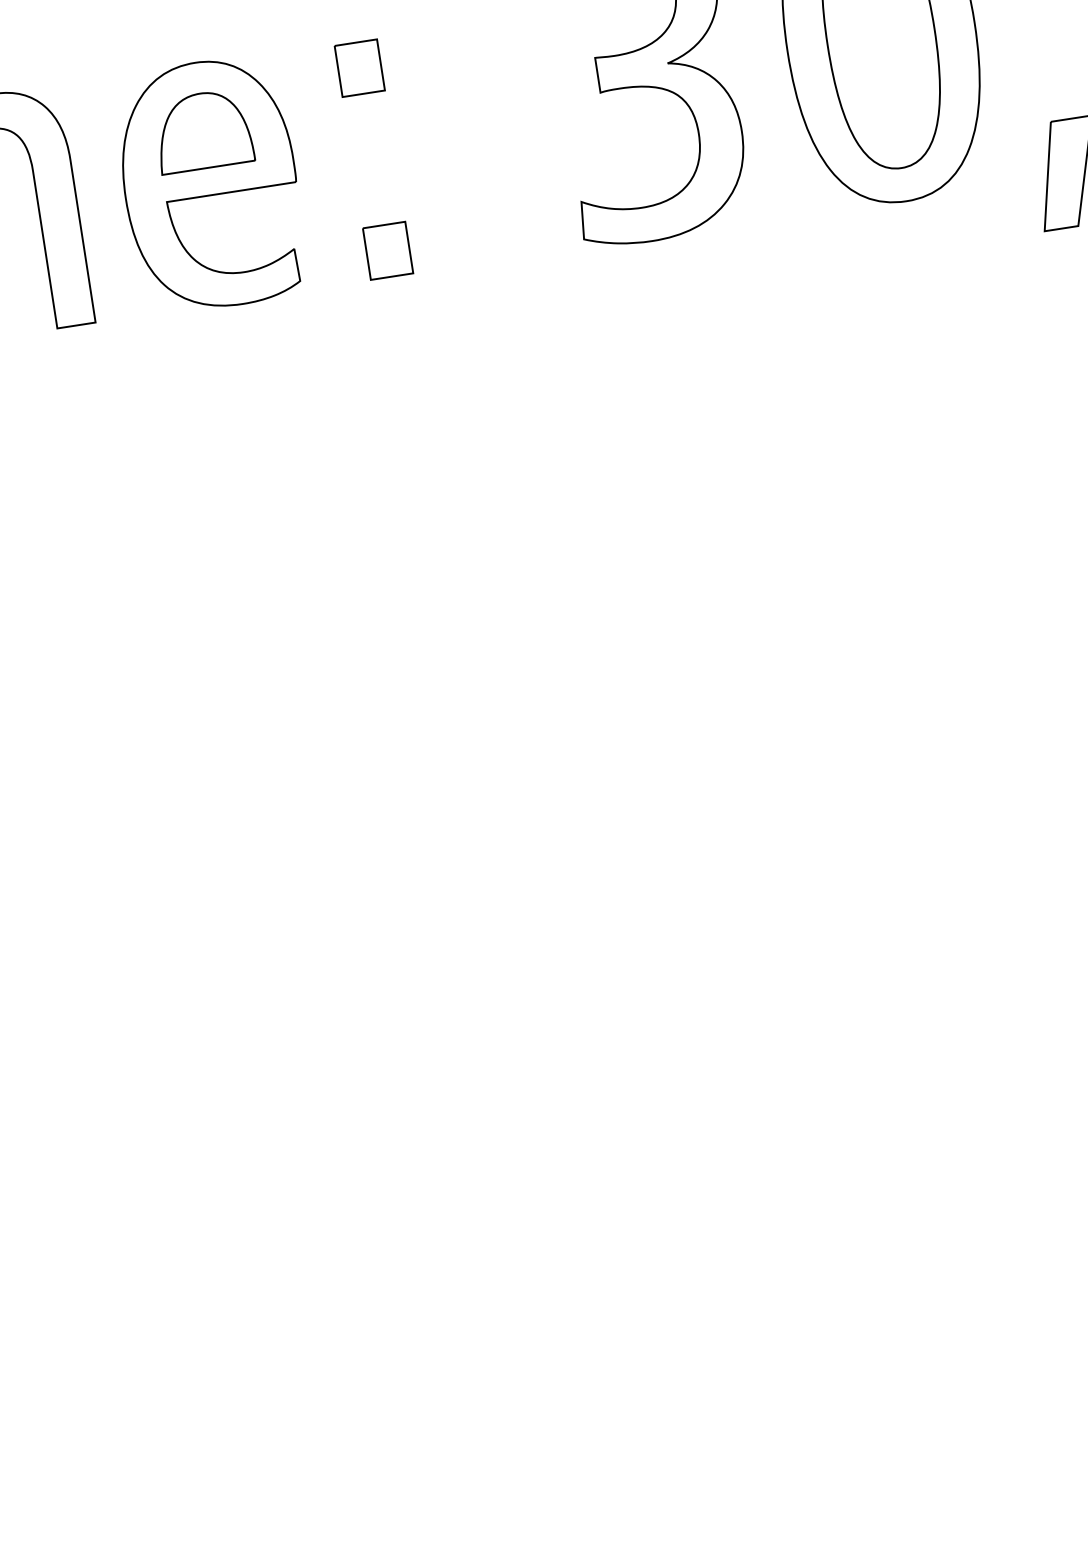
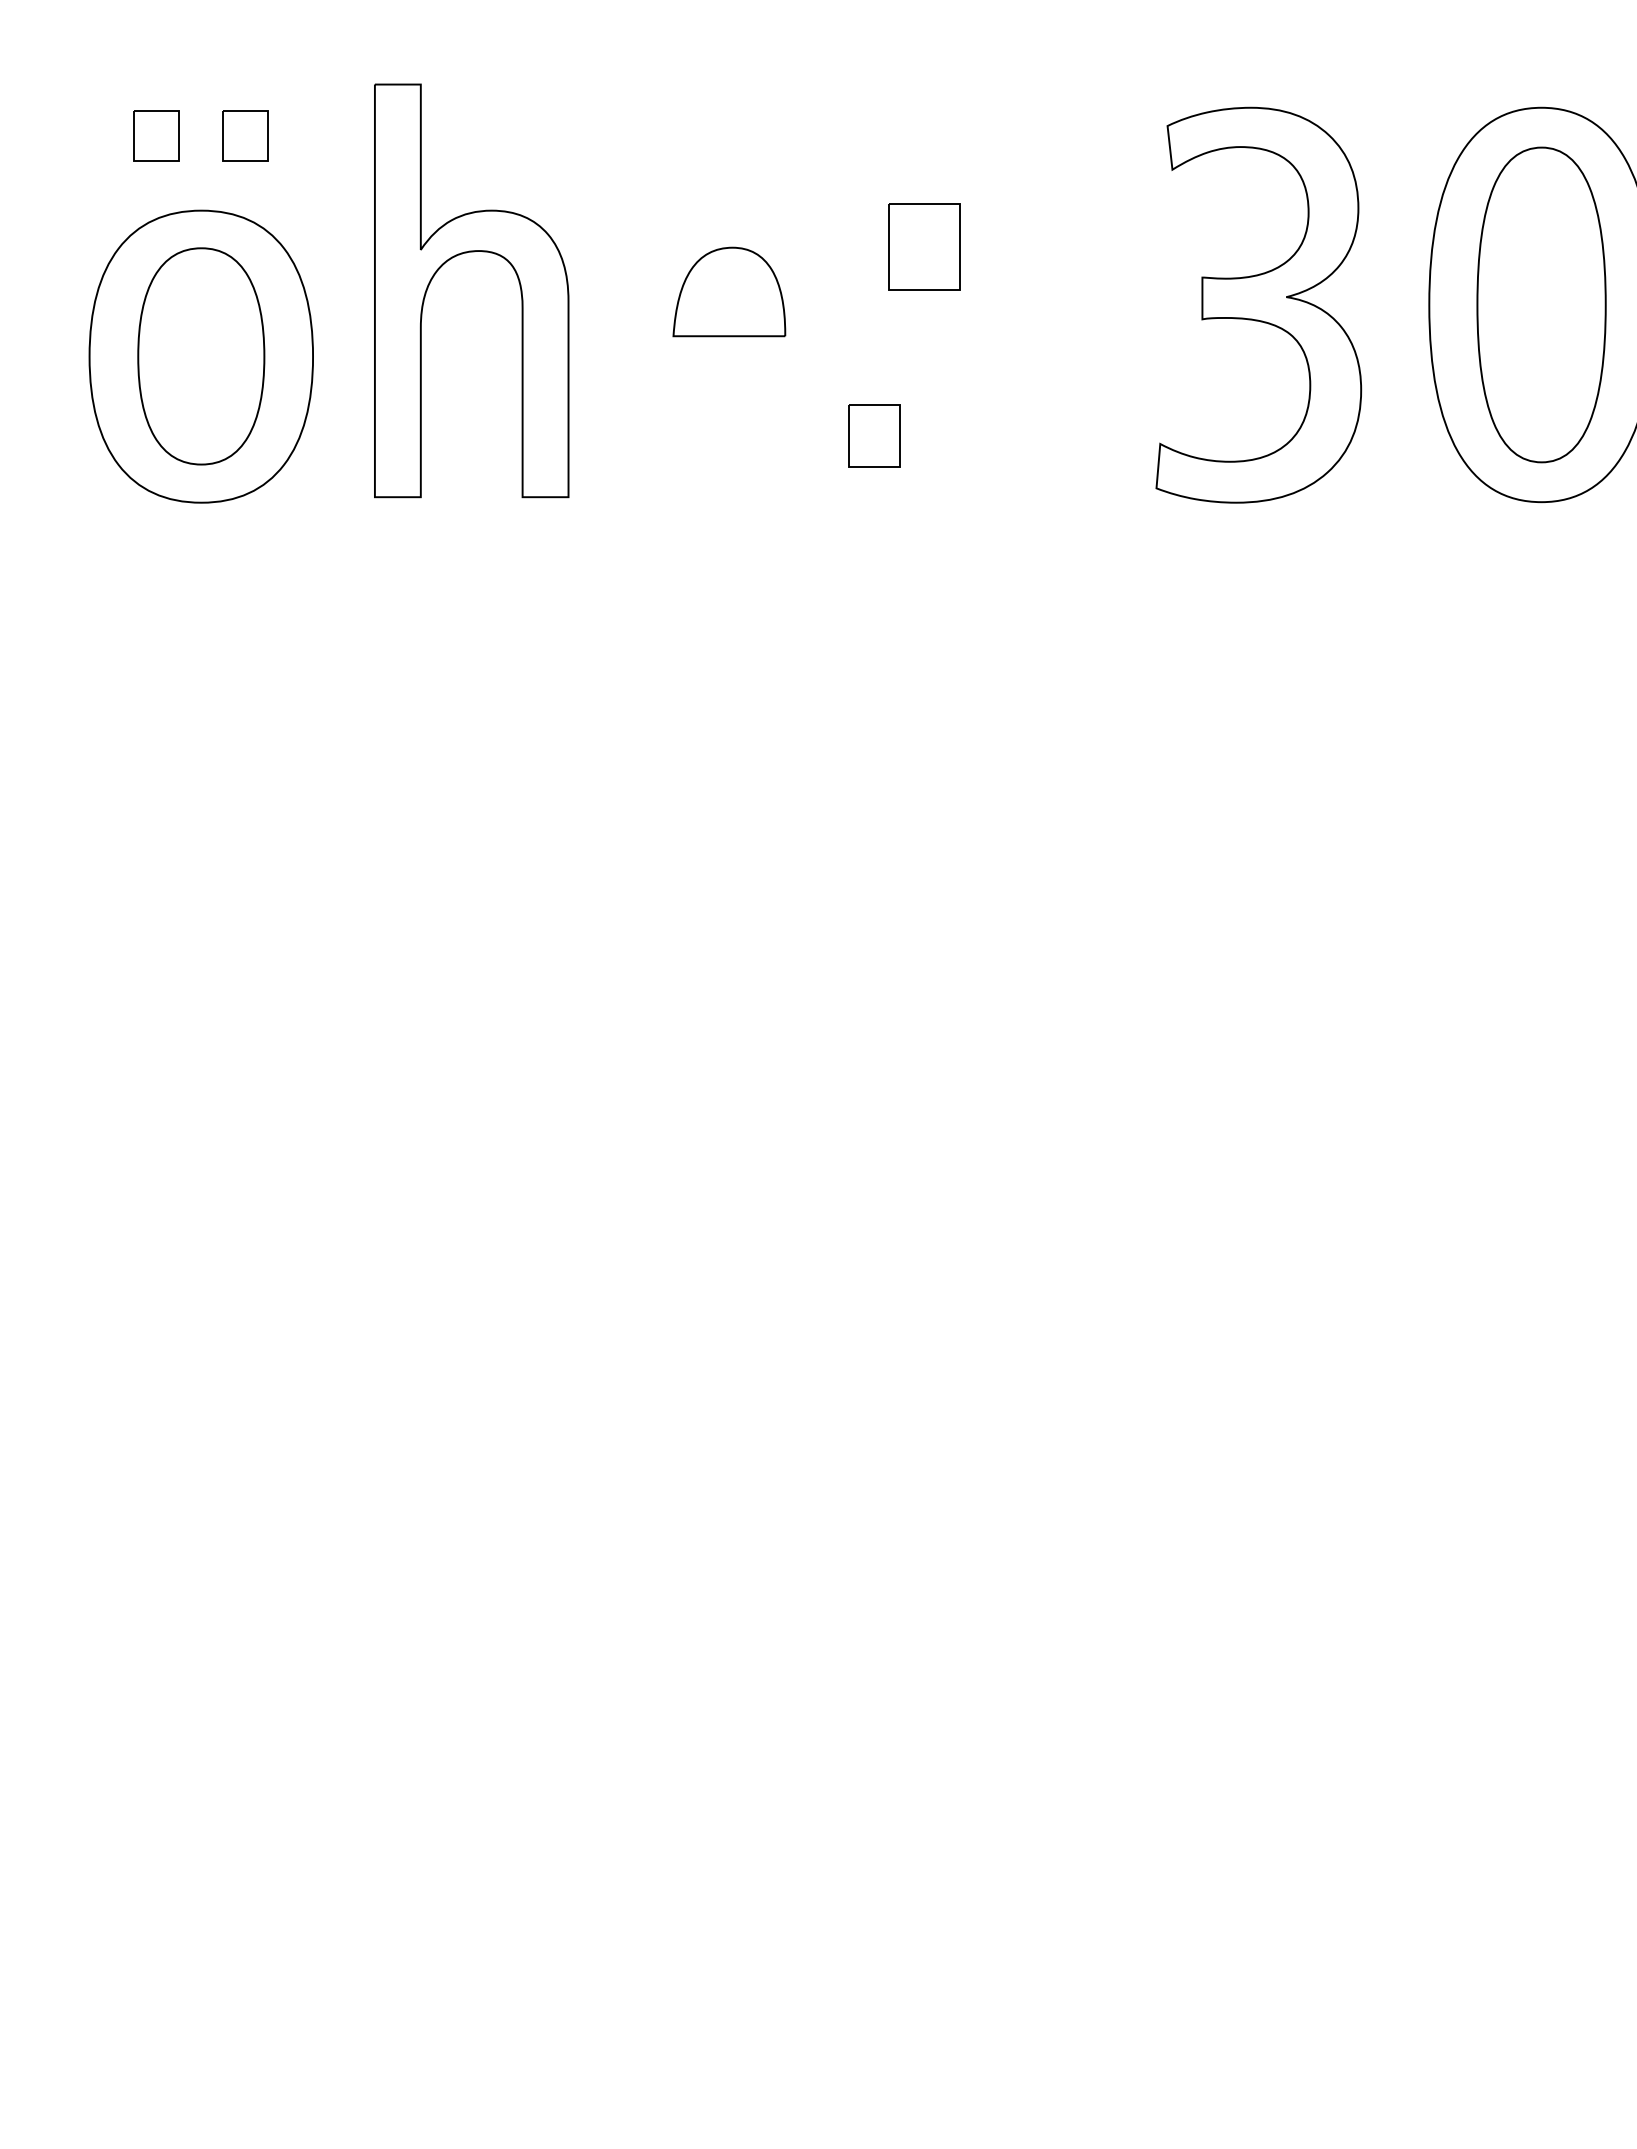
part: (359, 67) -> (924, 246), size x1.4
part: (209, 184) -> (727, 356), removed
part: (387, 250) -> (874, 435), moved

